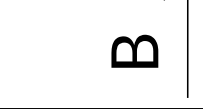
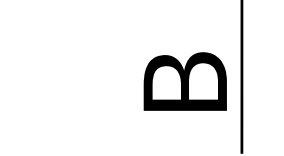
text: (134, 50) -> (184, 80), moved

